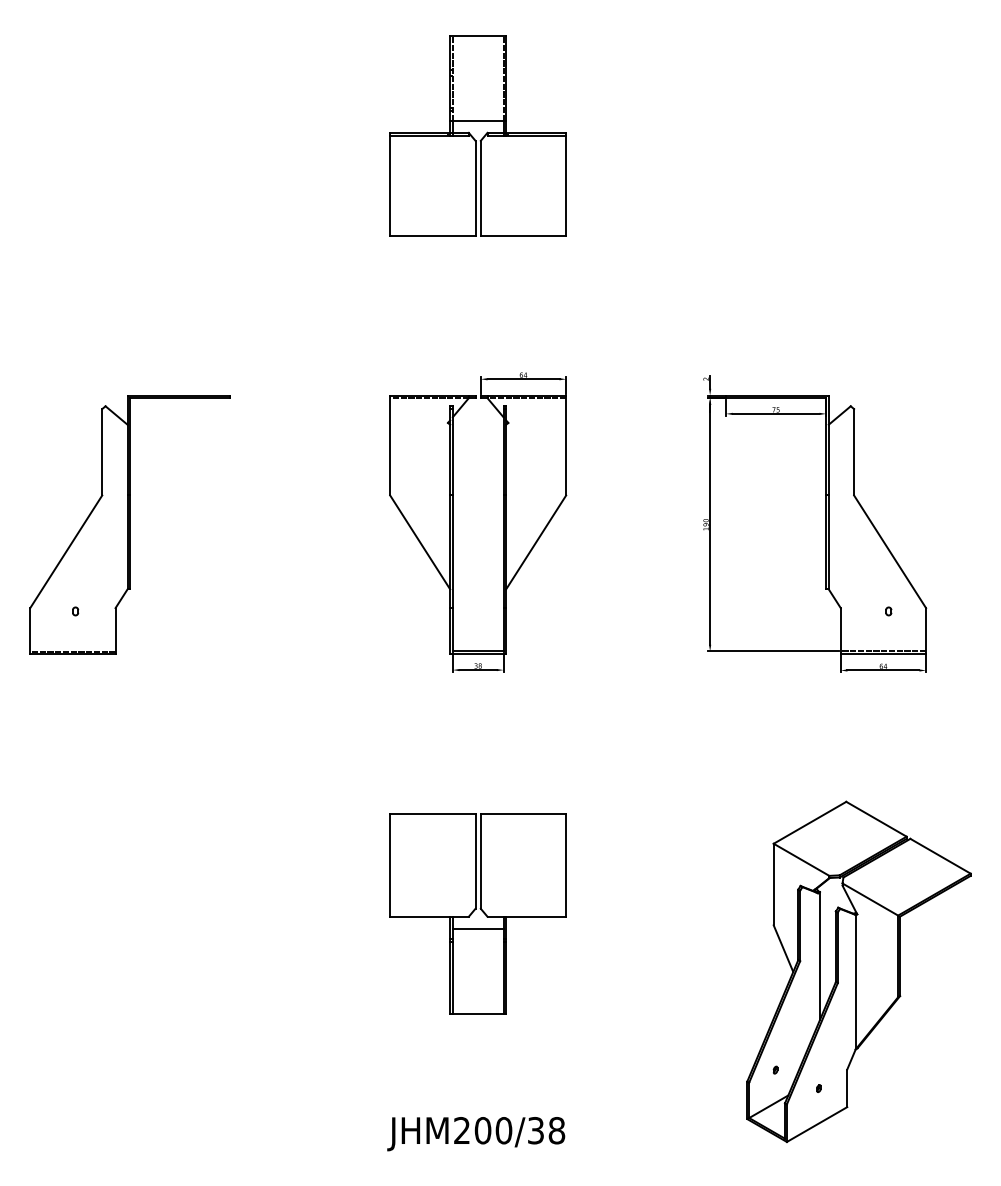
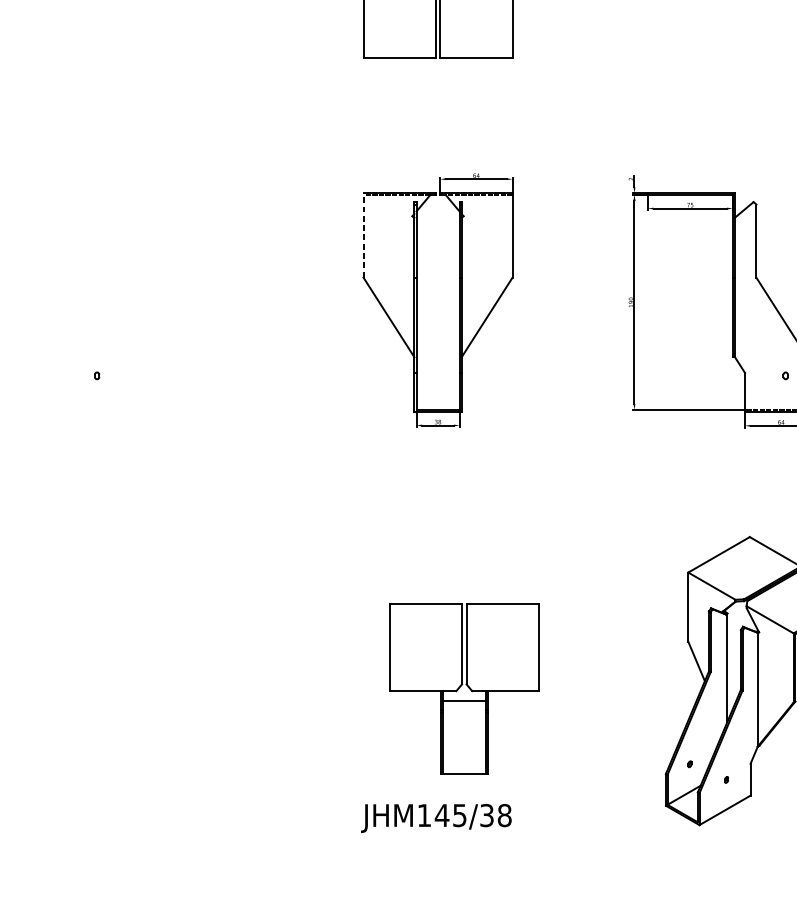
line: (390, 445) -> (363, 235), solid -> dashed
part: (129, 524) -> (142, 302), removed
part: (477, 913) -> (463, 688), moved
text: (483, 1130) -> (442, 815), JHM200/38 -> JHM145/38

